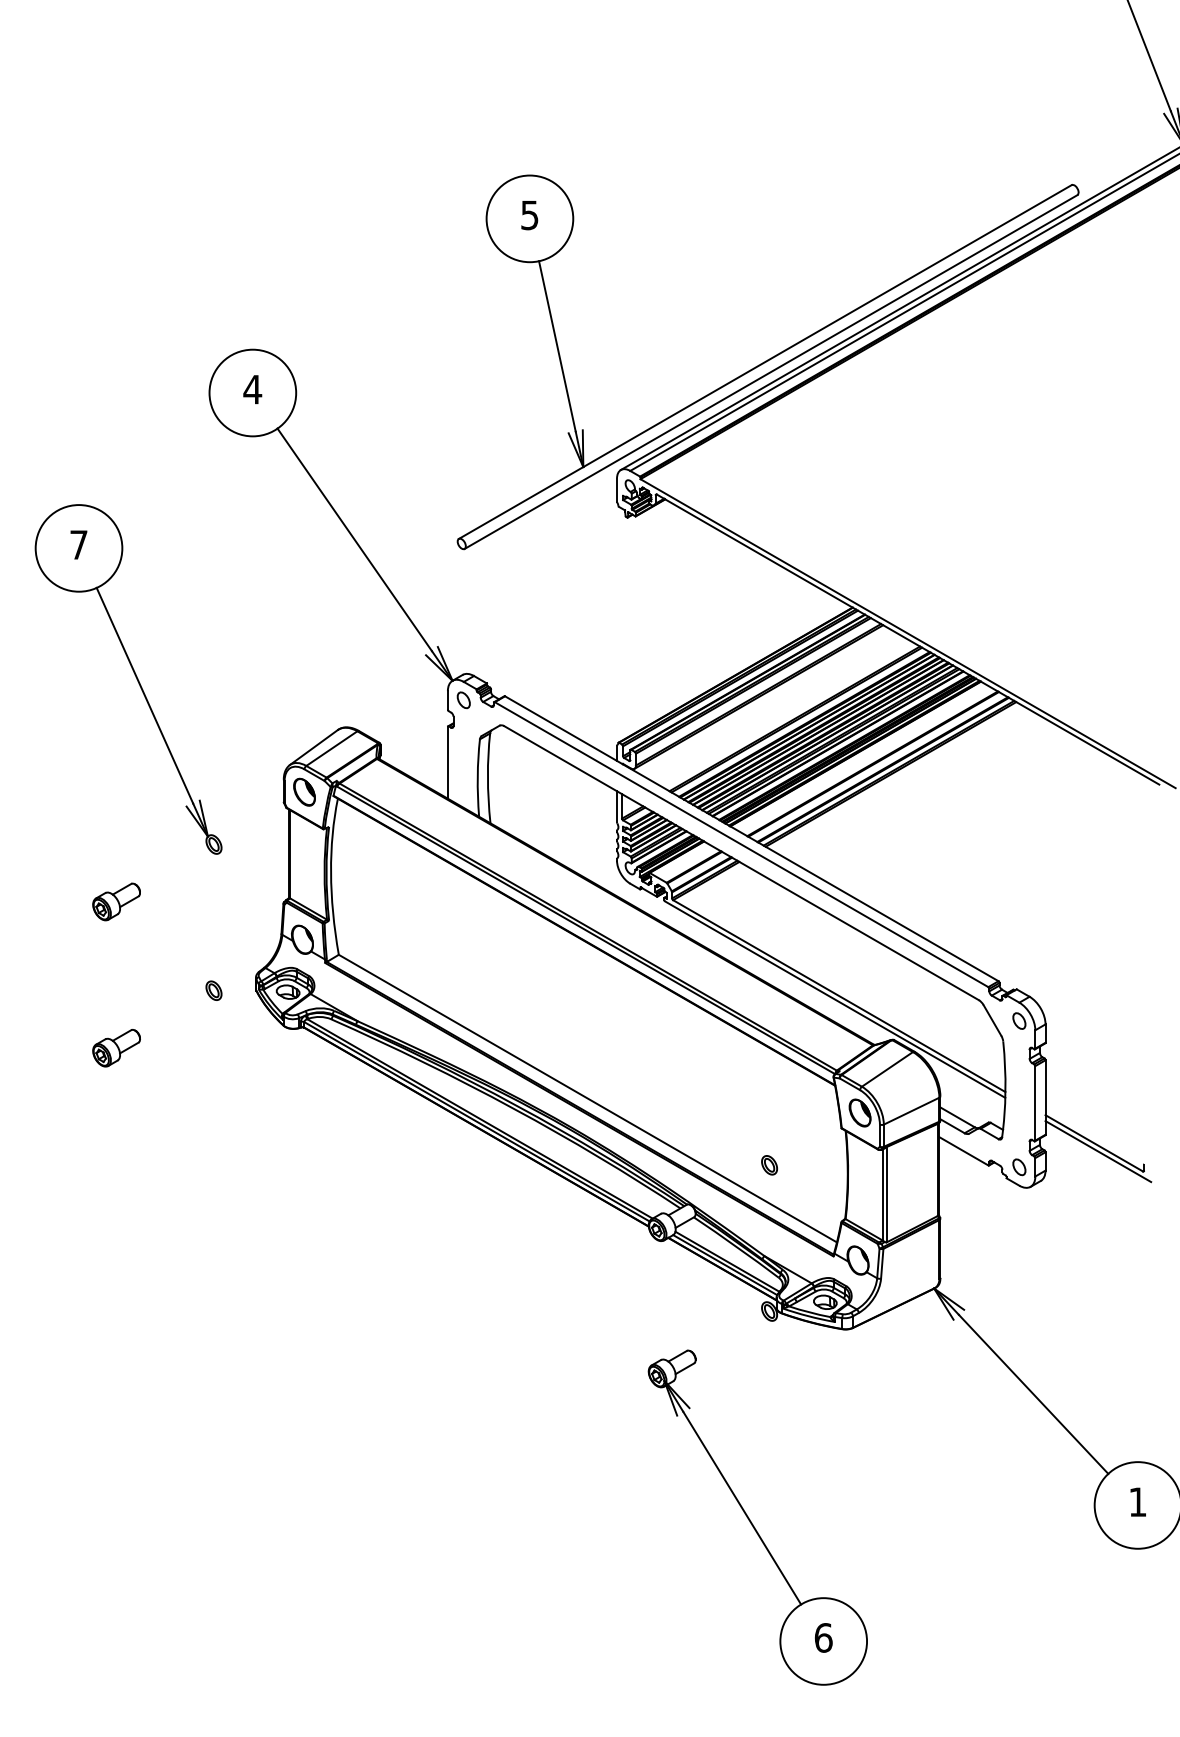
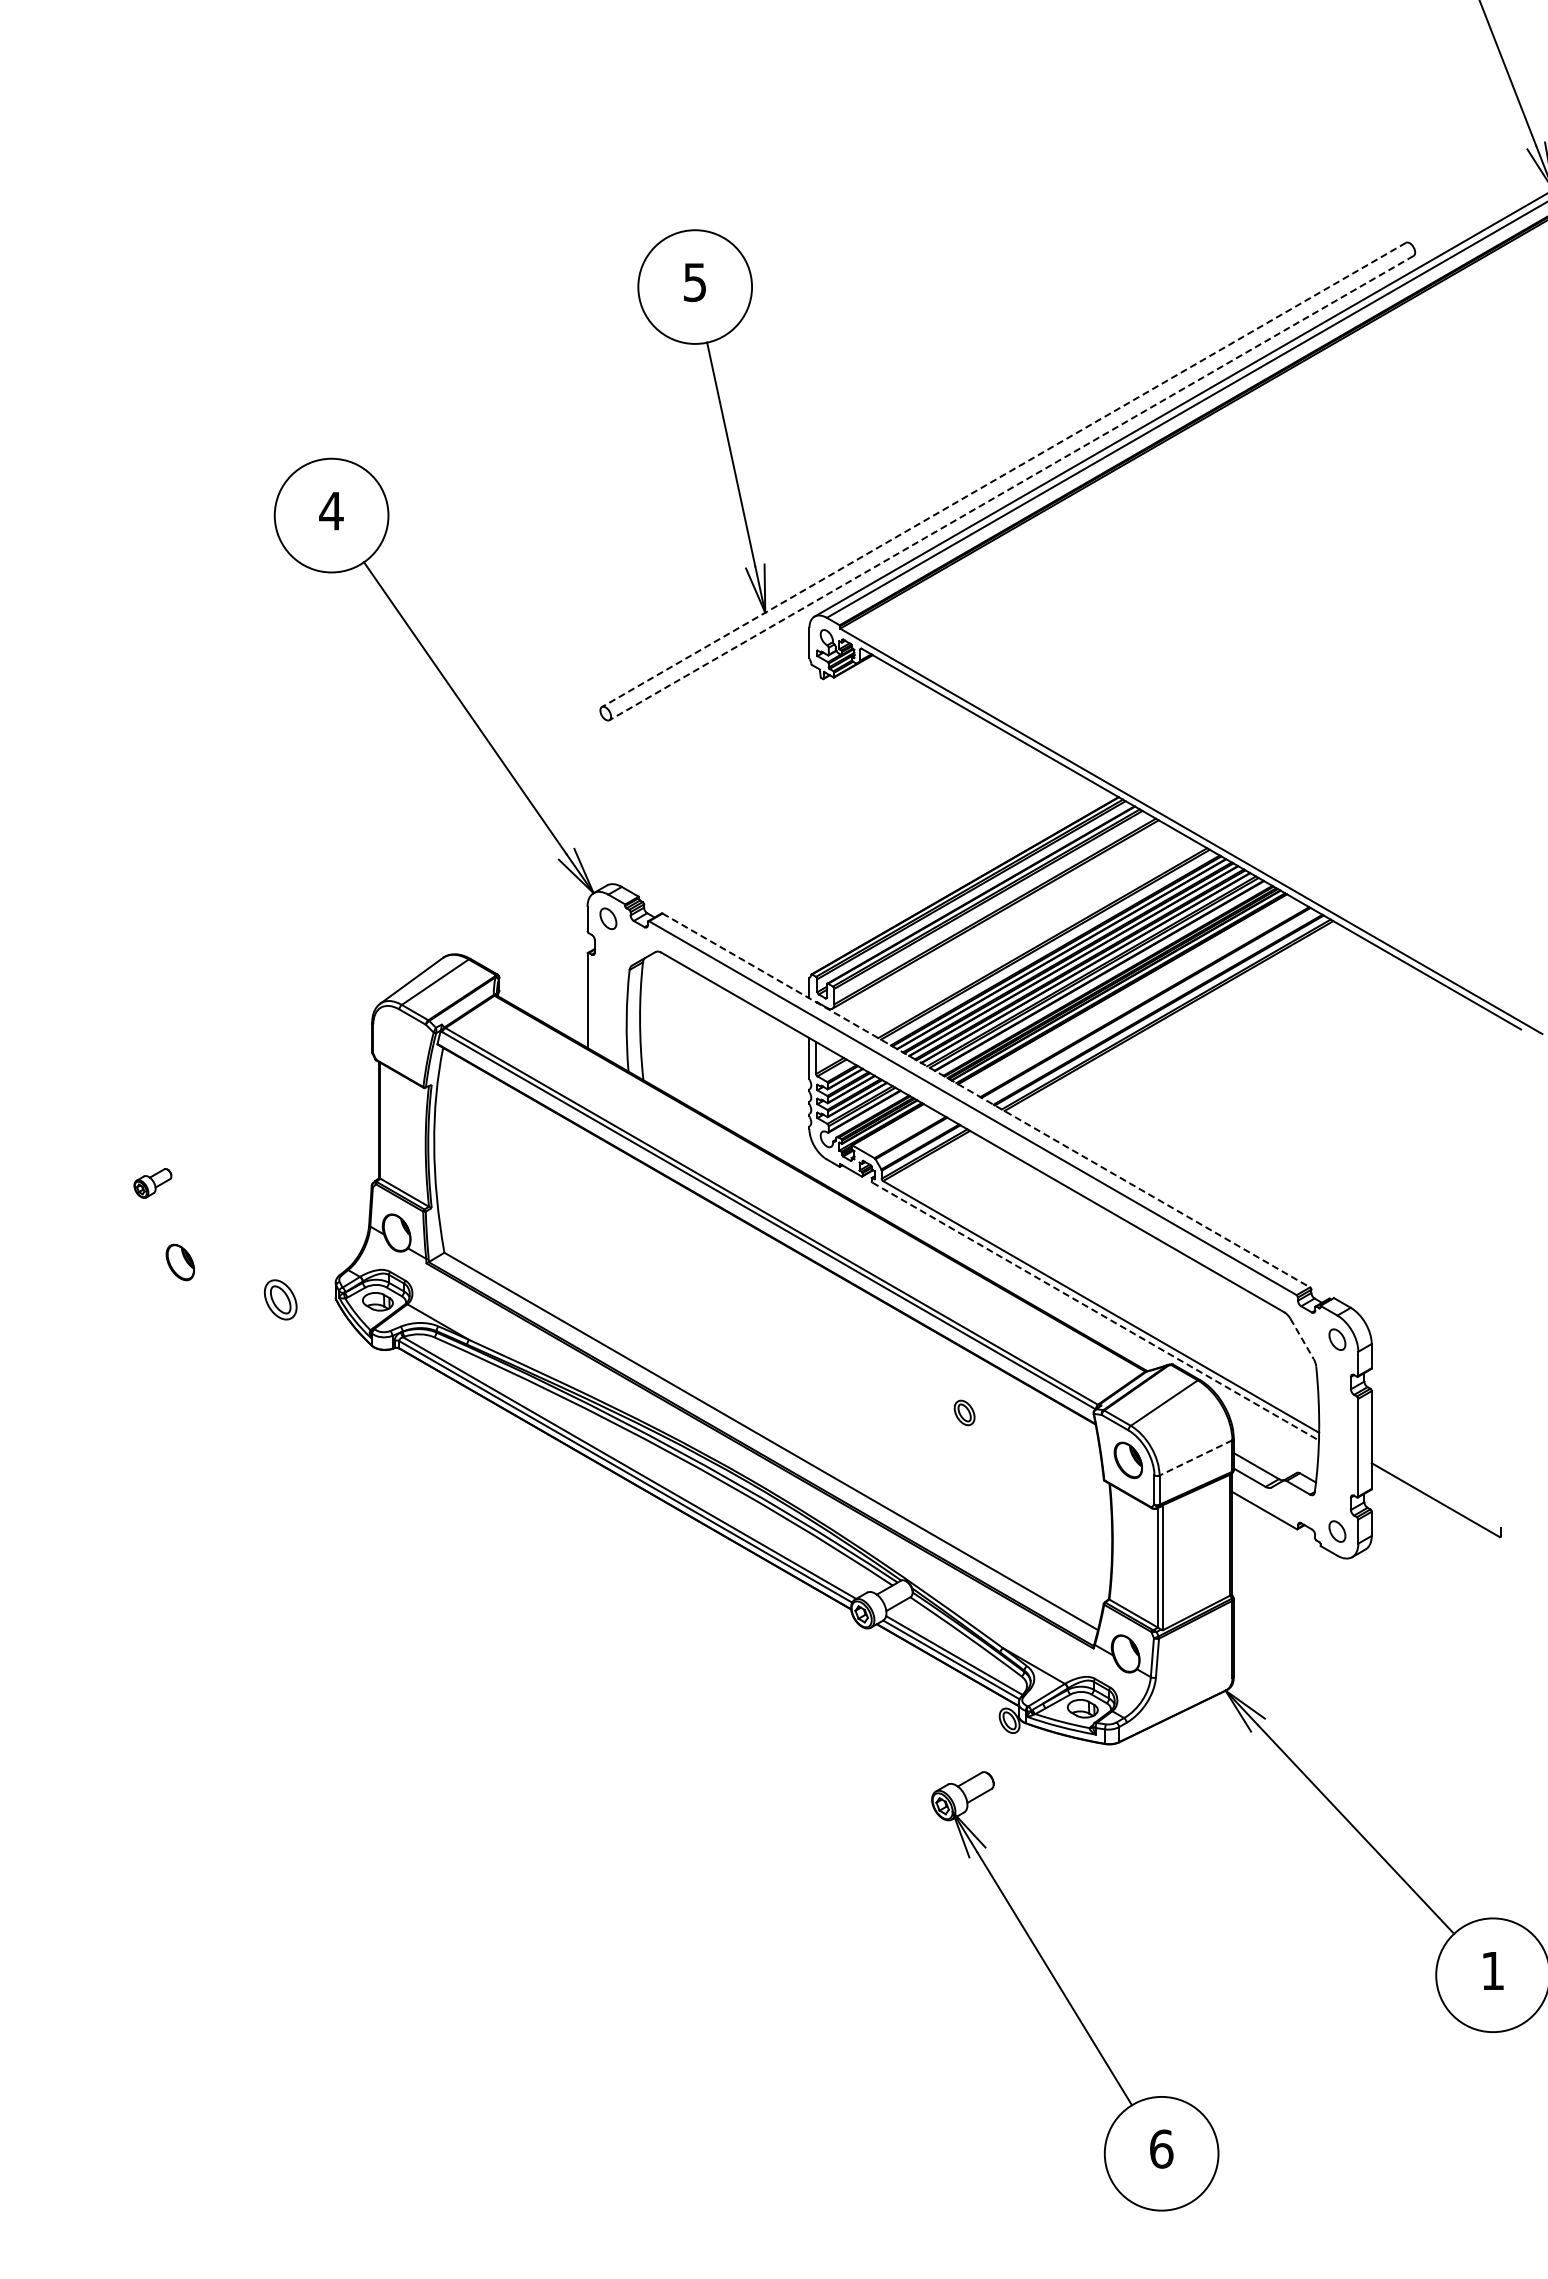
line: (764, 362) -> (1003, 475), solid -> dashed
line: (770, 372) -> (1011, 488), solid -> dashed
part: (135, 676) -> (177, 887), removed
part: (303, 792) -> (179, 1262), moved
line: (751, 838) -> (986, 1100), solid -> dashed
part: (116, 902) -> (152, 1183), size x0.6
part: (213, 990) -> (280, 1299), size x1.6
line: (835, 999) -> (1095, 1311), solid -> dashed
line: (992, 1020) -> (1302, 1339), solid -> dashed
part: (116, 1048) -> (152, 1375), removed
line: (911, 1111) -> (1195, 1458), solid -> dashed
line: (1097, 1151) -> (1440, 1510), removed
part: (769, 1164) -> (964, 1412), moved
part: (751, 1522) -> (1067, 1997), moved

